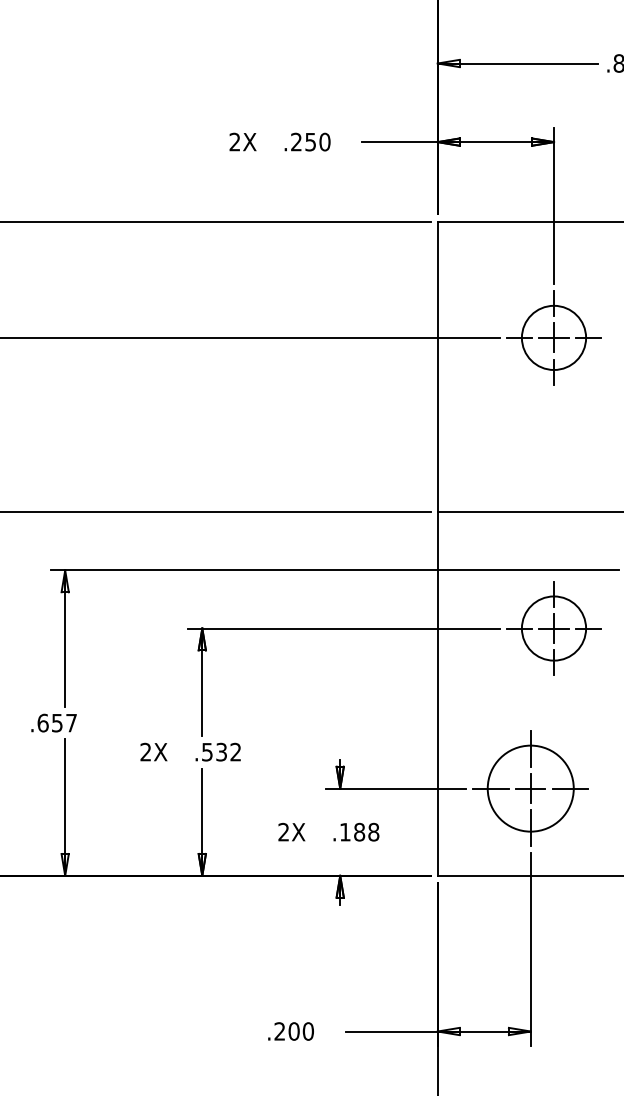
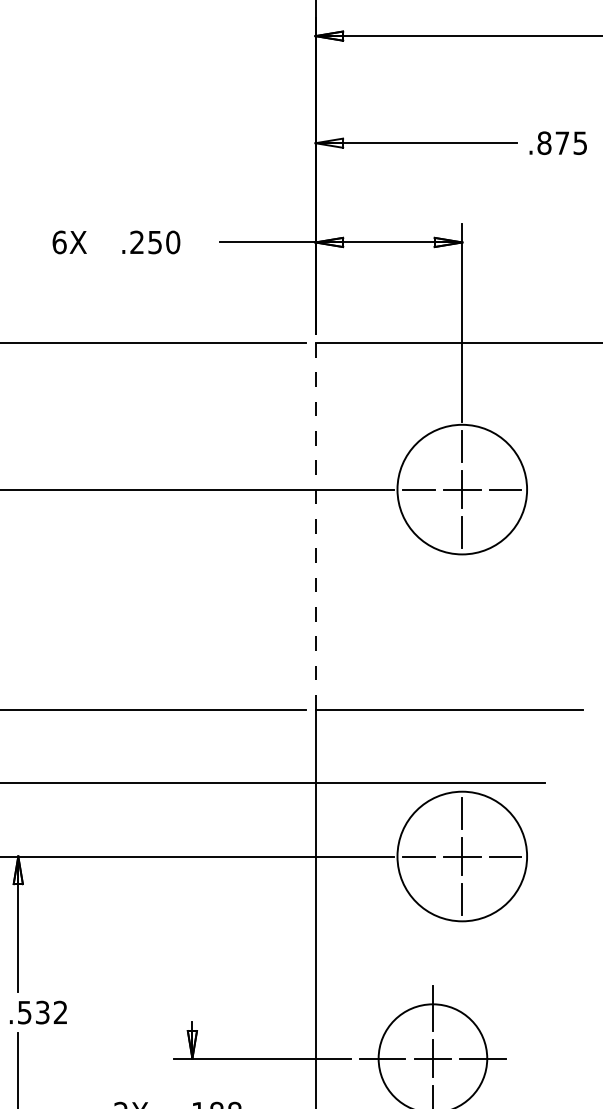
text: (234, 141) -> (58, 241), 2X -> 6X
circle: (553, 337) -> (461, 489), size x1.6
line: (437, 366) -> (315, 525), solid -> dashed
circle: (553, 628) -> (461, 856), size x1.6

